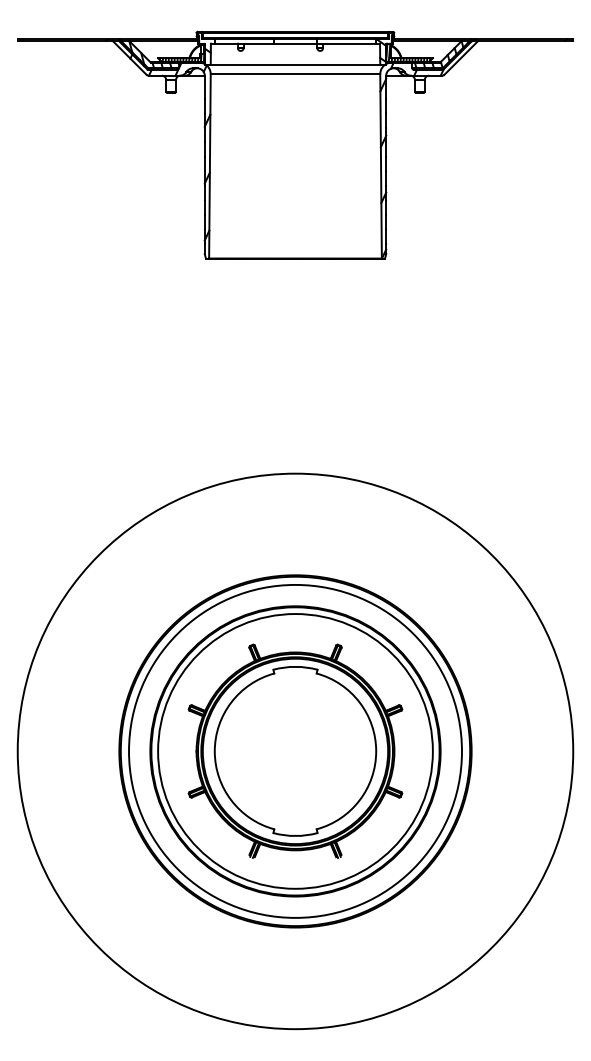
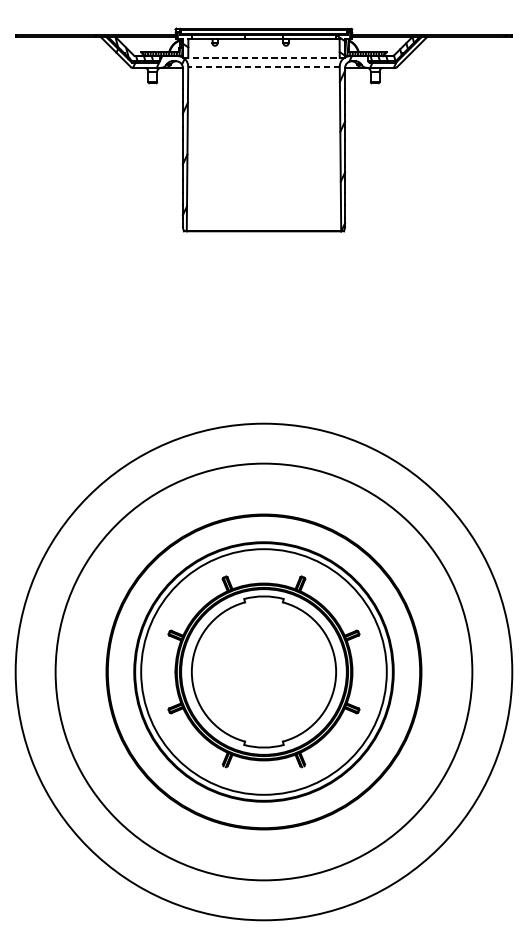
line: (295, 64) -> (264, 57), solid -> dashed
line: (295, 74) -> (264, 66), solid -> dashed
circle: (295, 750) -> (264, 671), size x1.4

